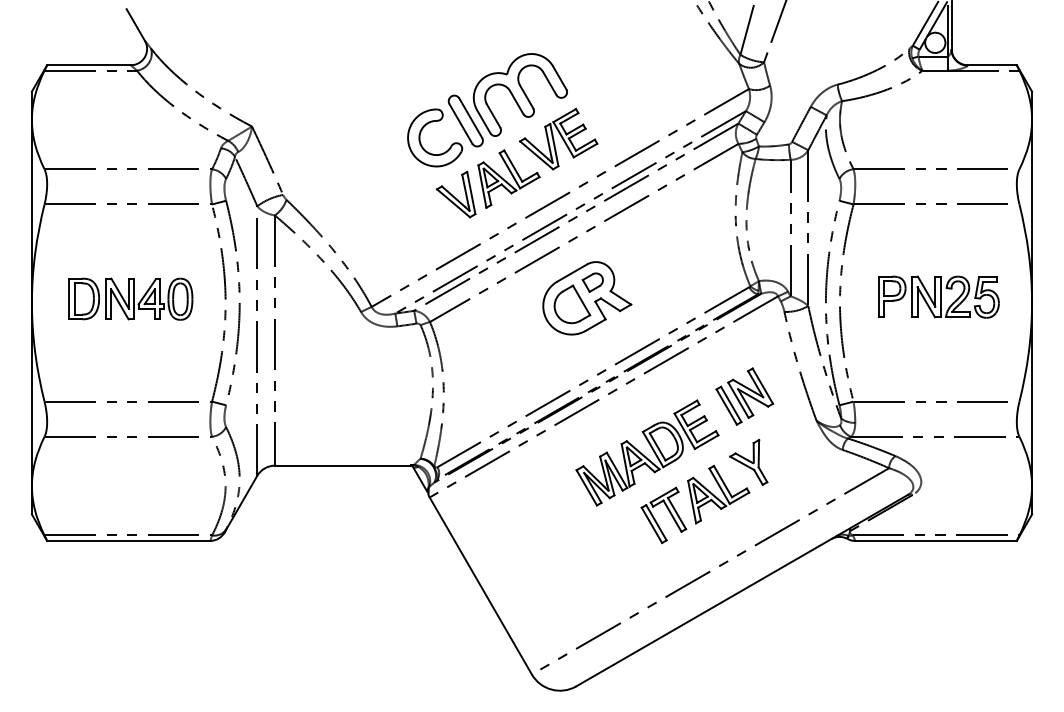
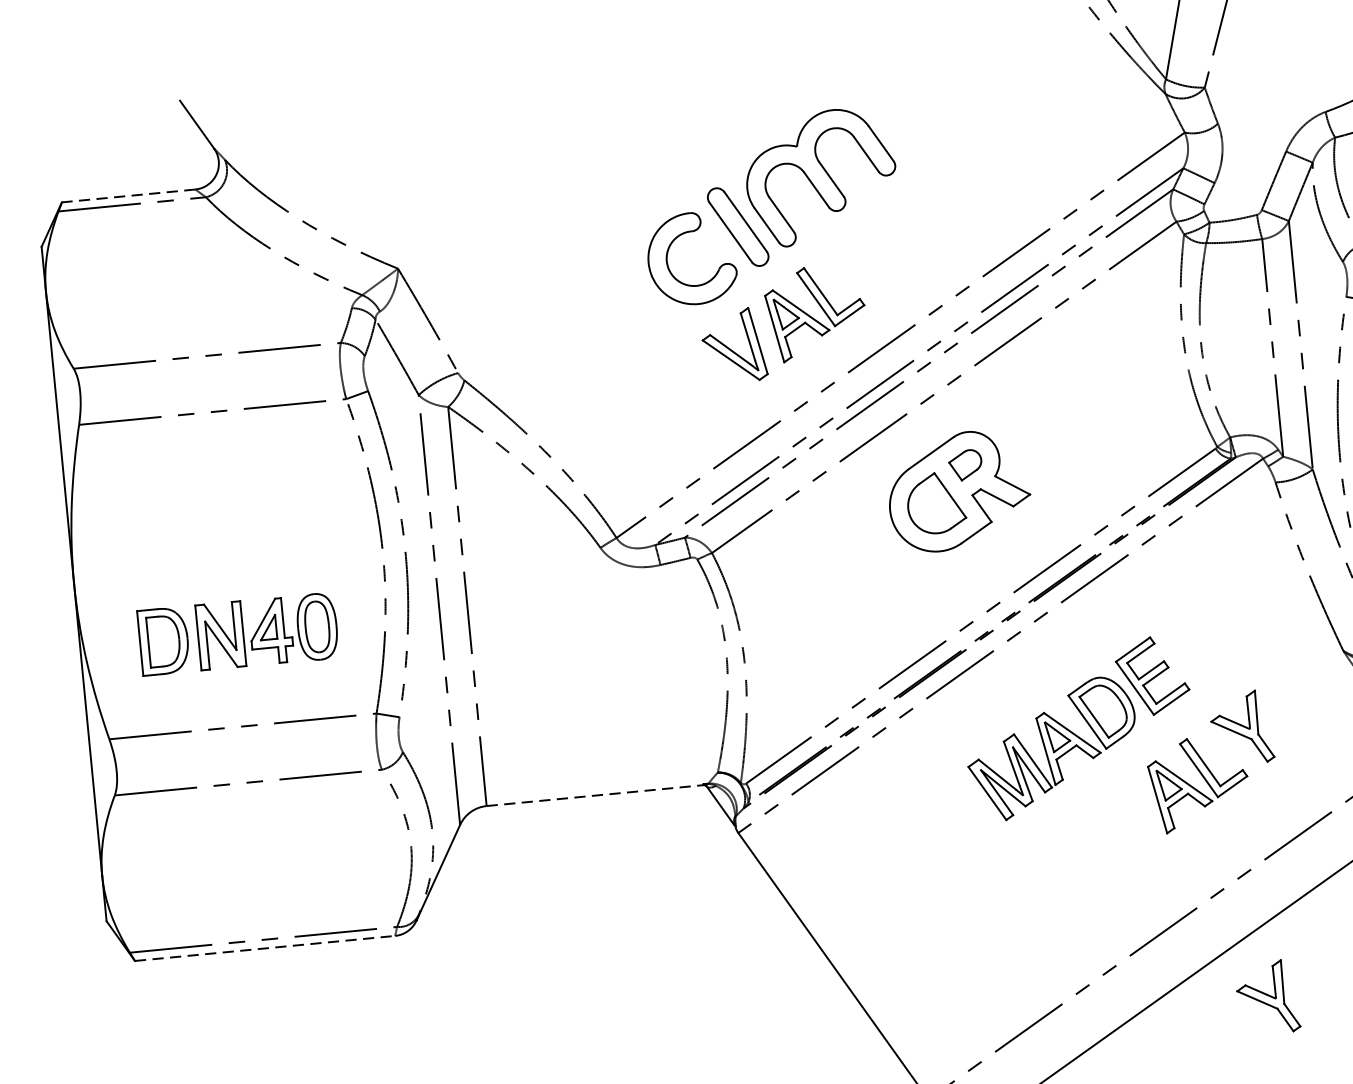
line: (88, 65) -> (127, 196), solid -> dashed
part: (558, 139) -> (888, 242), removed
part: (130, 298) -> (237, 633), moved
part: (744, 396) -> (1224, 623), removed
line: (342, 465) -> (594, 795), solid -> dashed
part: (669, 513) -> (1123, 821), removed
line: (128, 540) -> (264, 947), solid -> dashed
part: (748, 631) -> (1267, 997), added

